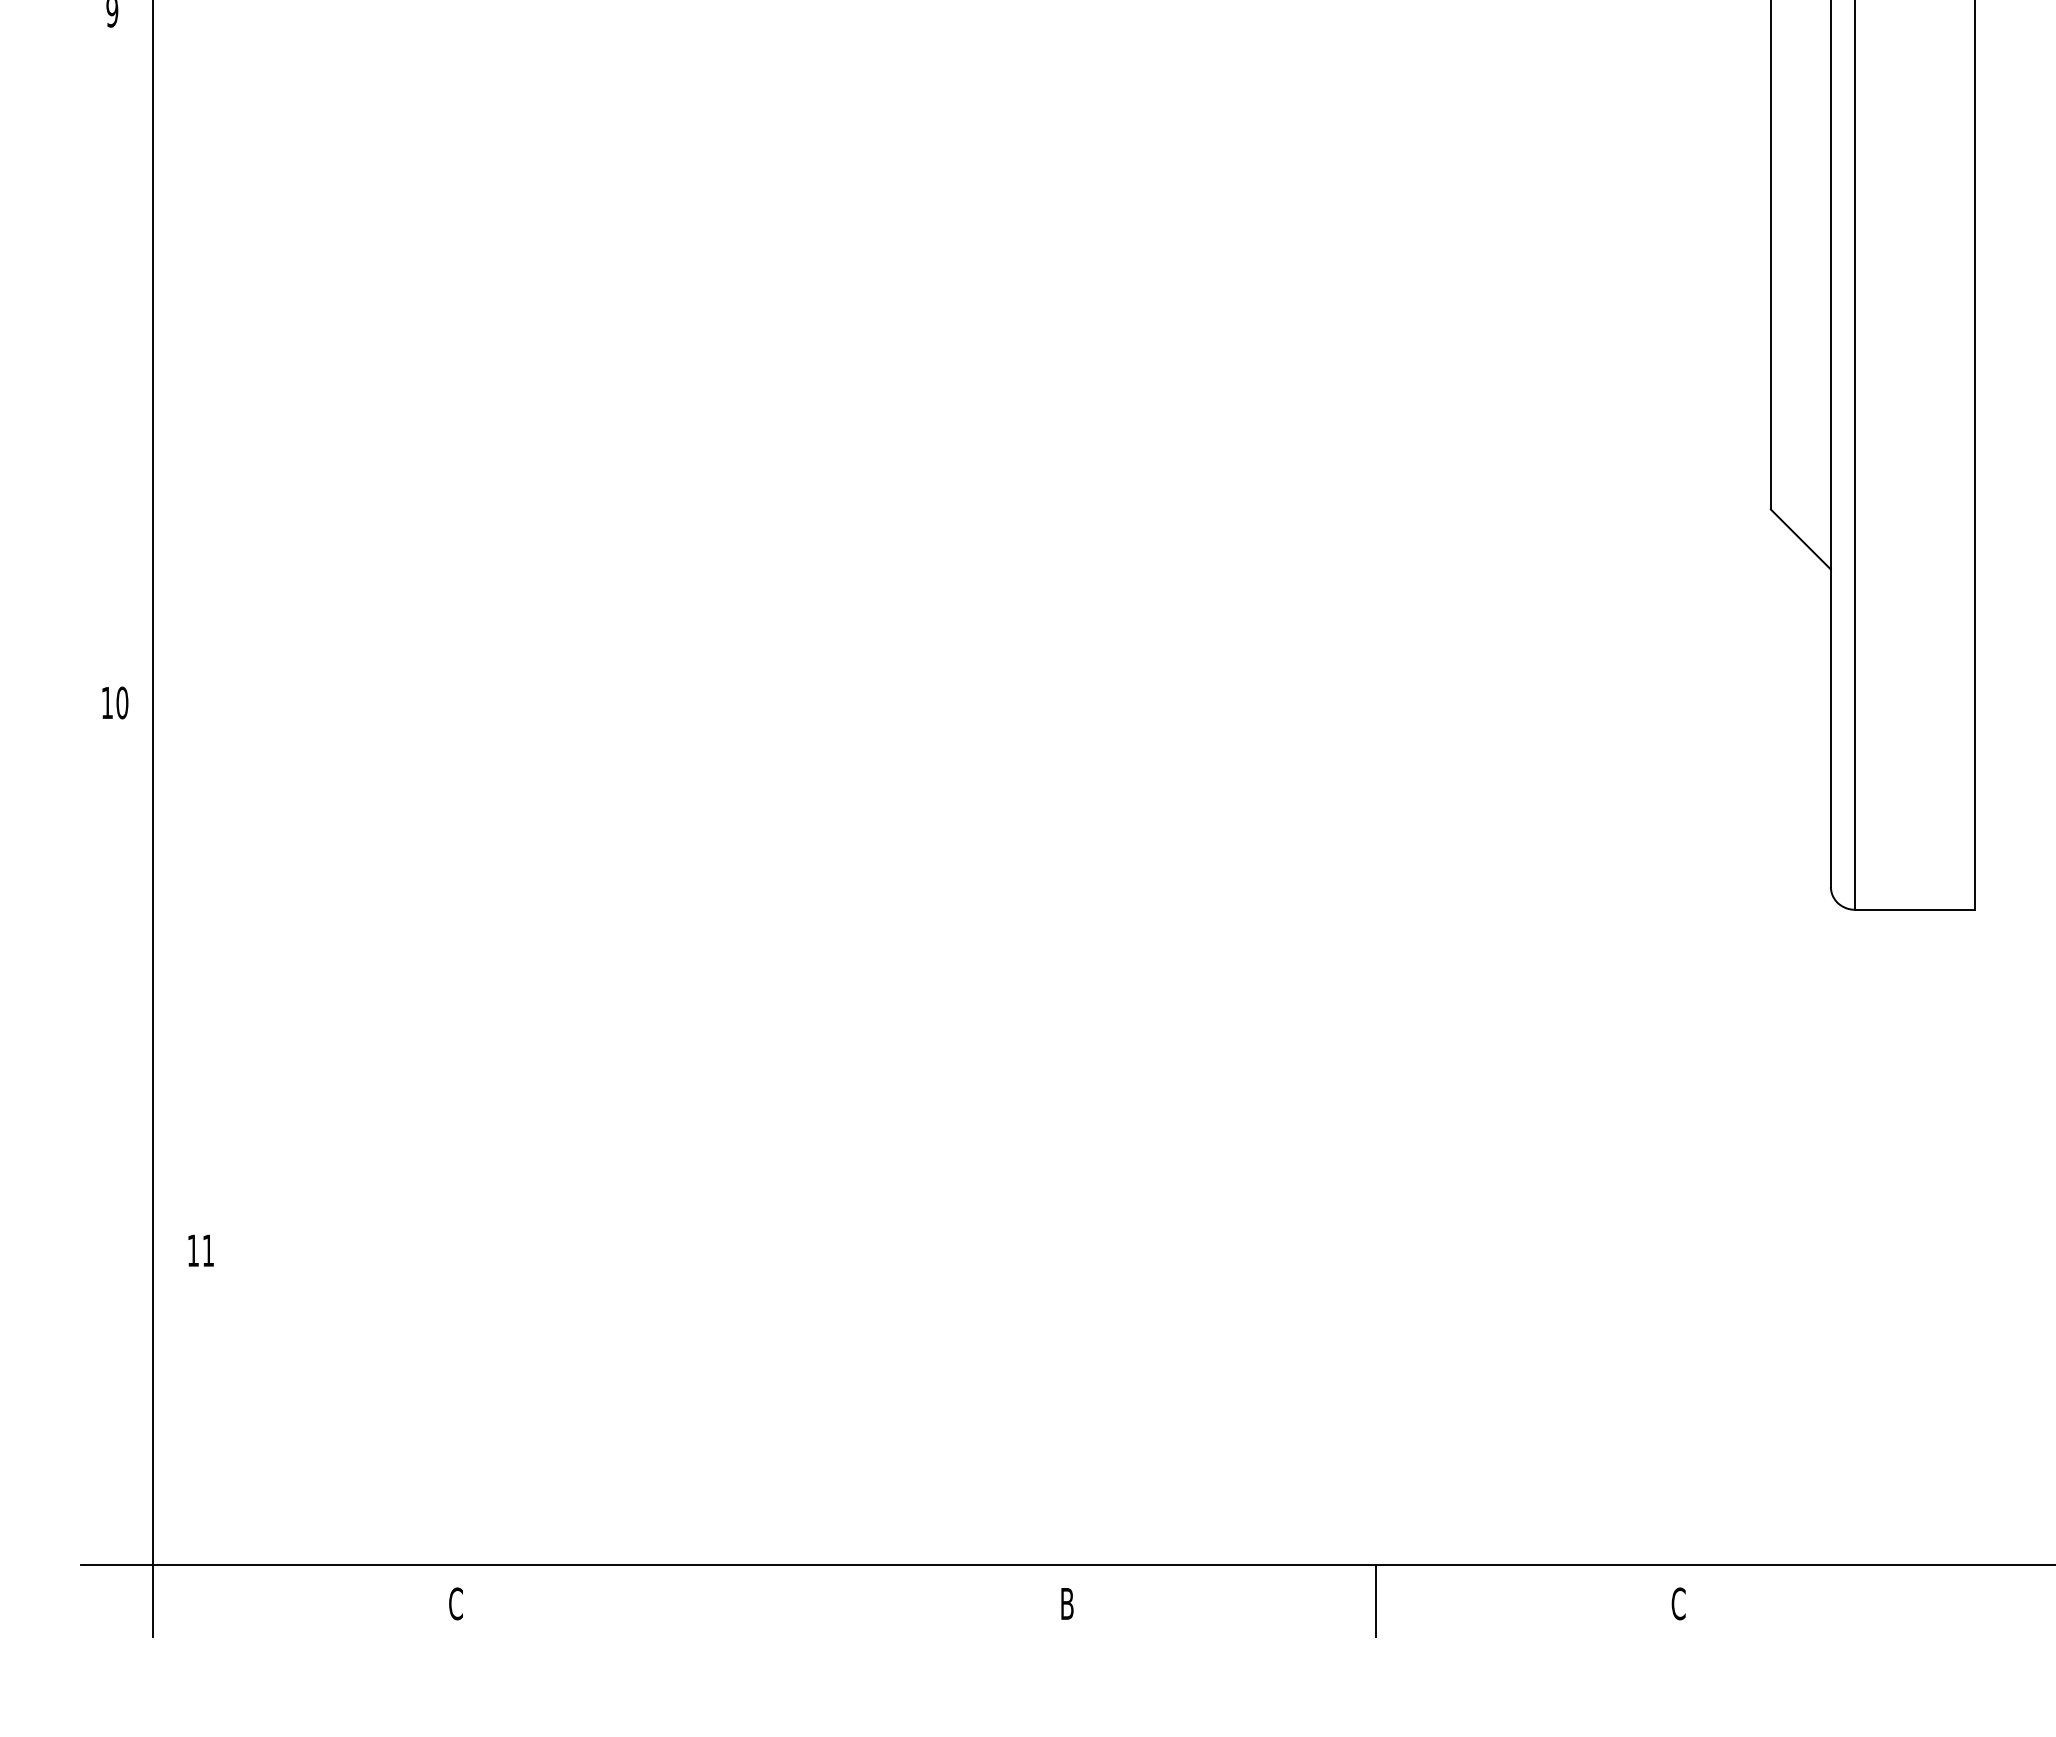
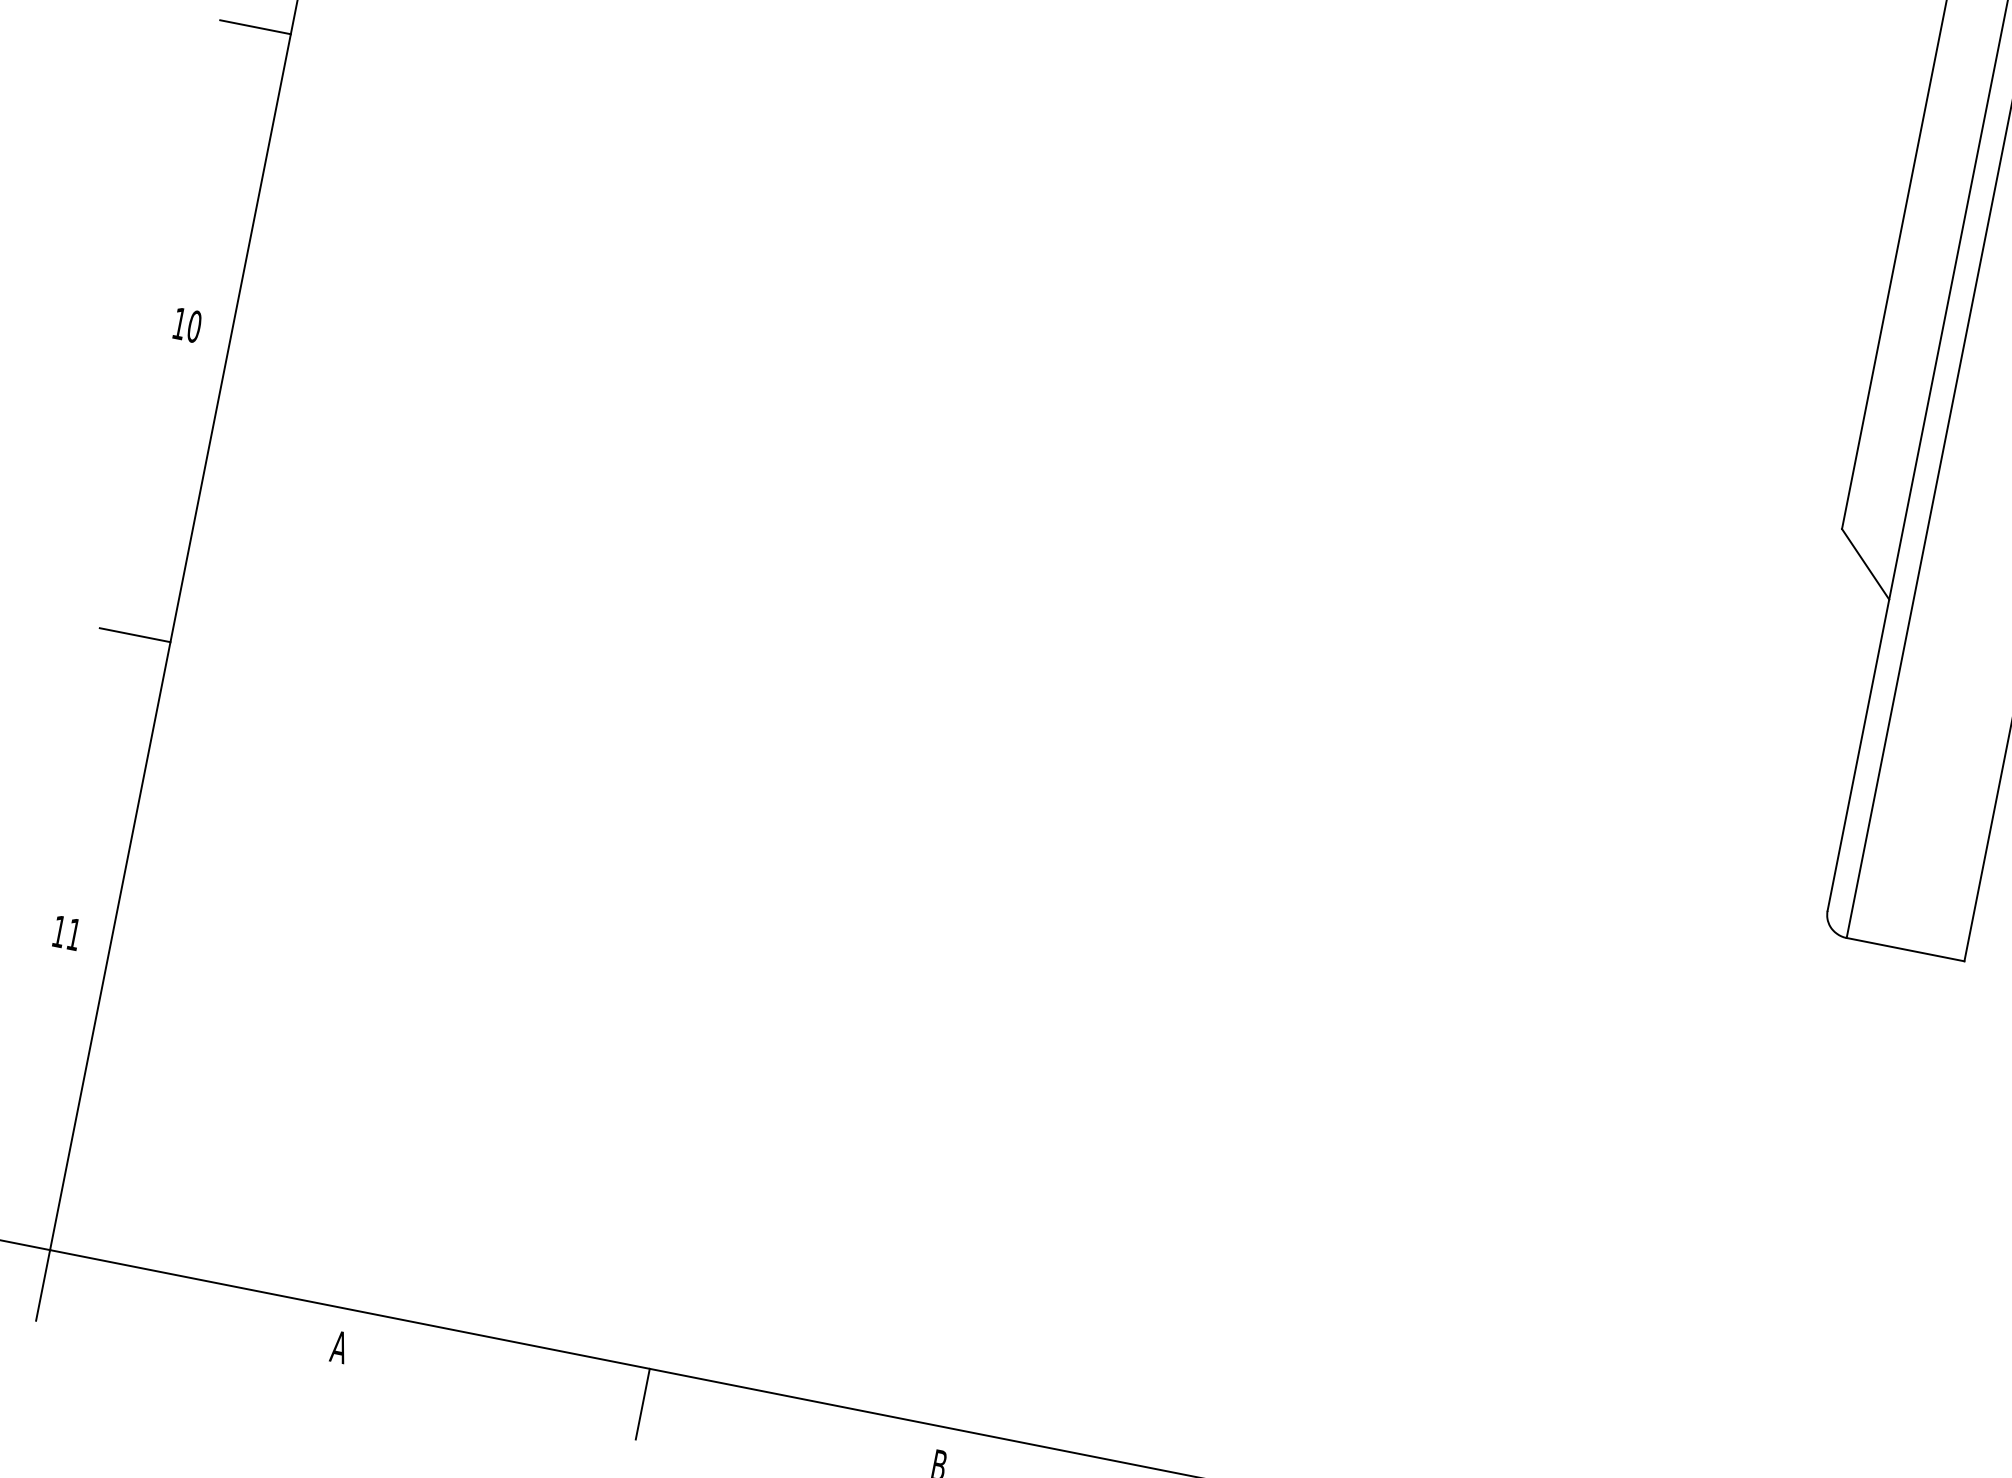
line: (117, 325) -> (255, 27), added
text: (115, 702) -> (187, 324), moved
line: (117, 945) -> (135, 635), added
text: (200, 1250) -> (66, 932), moved
line: (764, 1600) -> (642, 1403), added
text: (455, 1603) -> (339, 1346), C -> A

